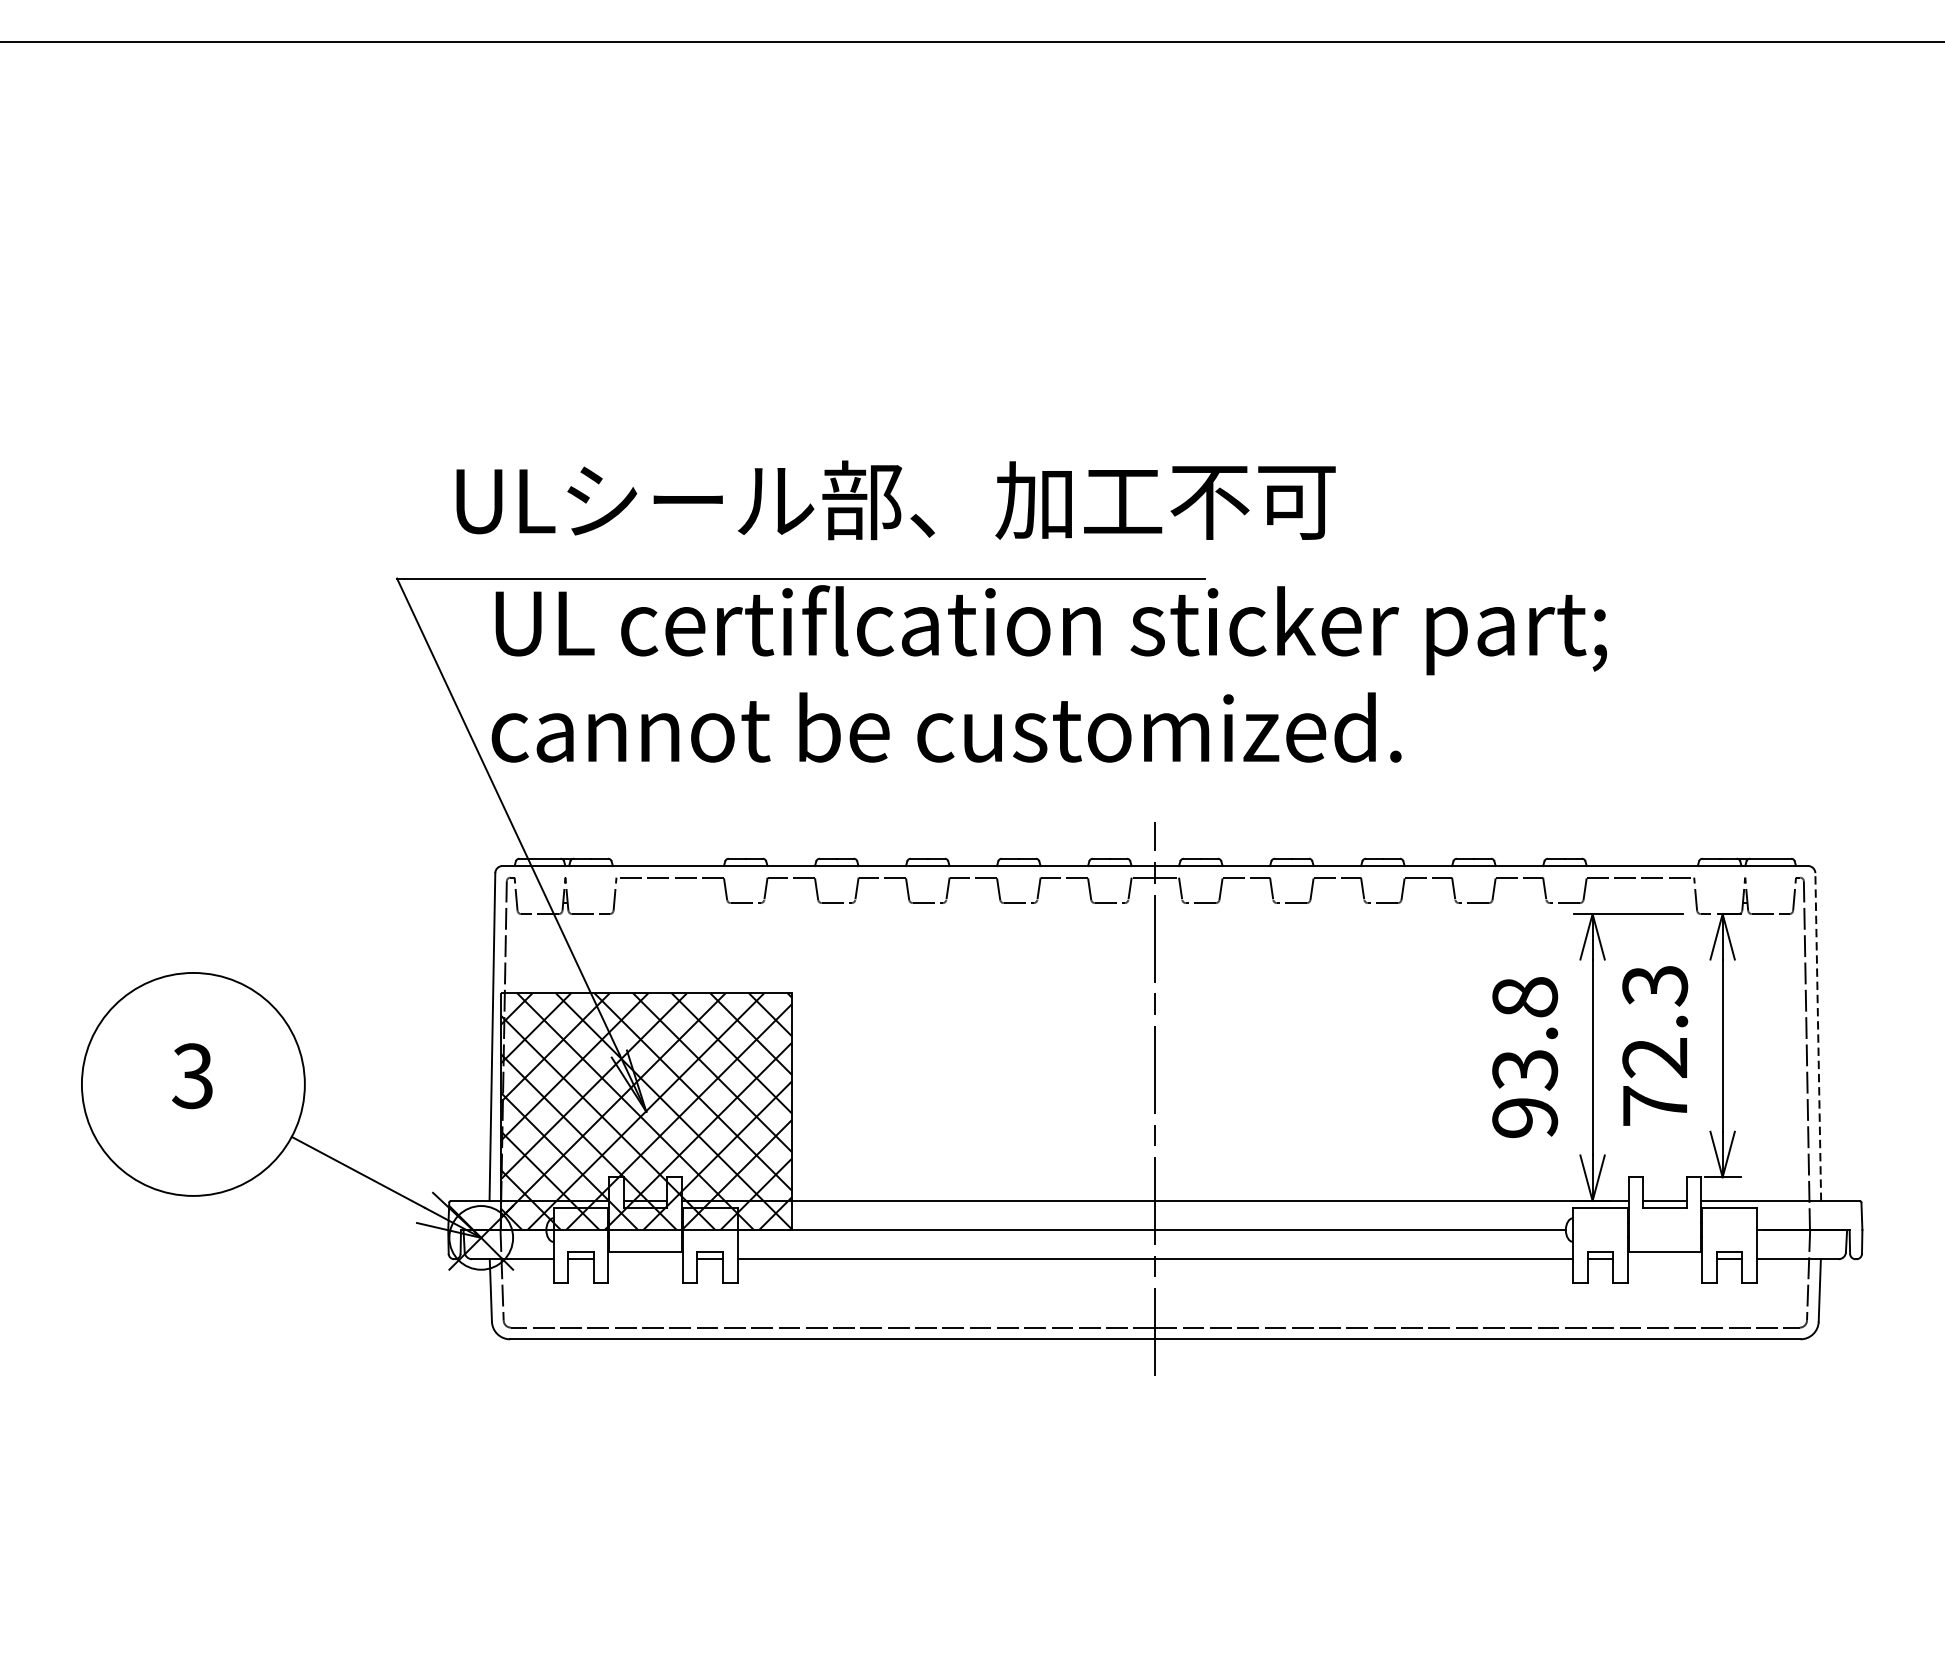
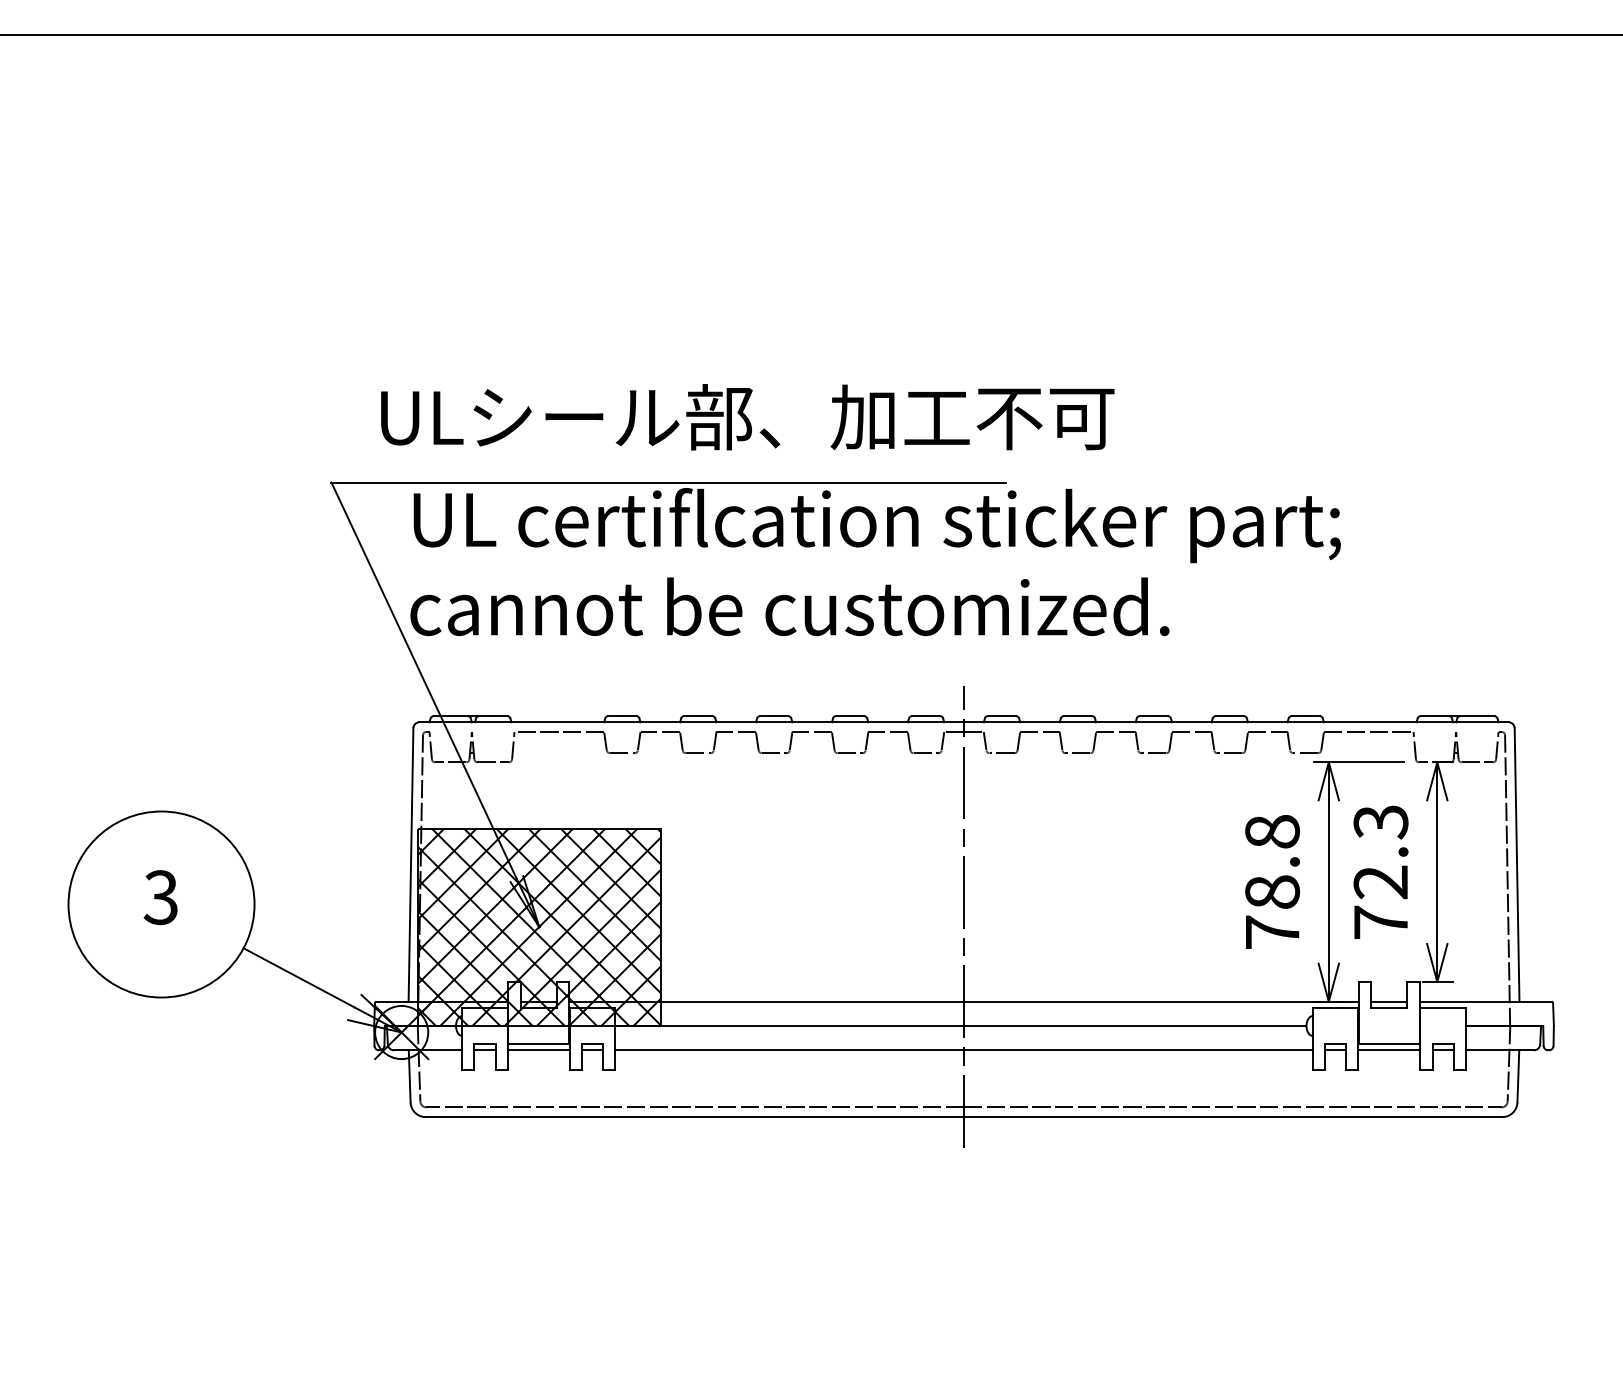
line: (1818, 1036) -> (1517, 864), dashed -> solid
text: (1525, 1094) -> (1272, 912), 93.8 -> 78.8
line: (645, 1259) -> (538, 1050), added
line: (1665, 1259) -> (1389, 1050), added

